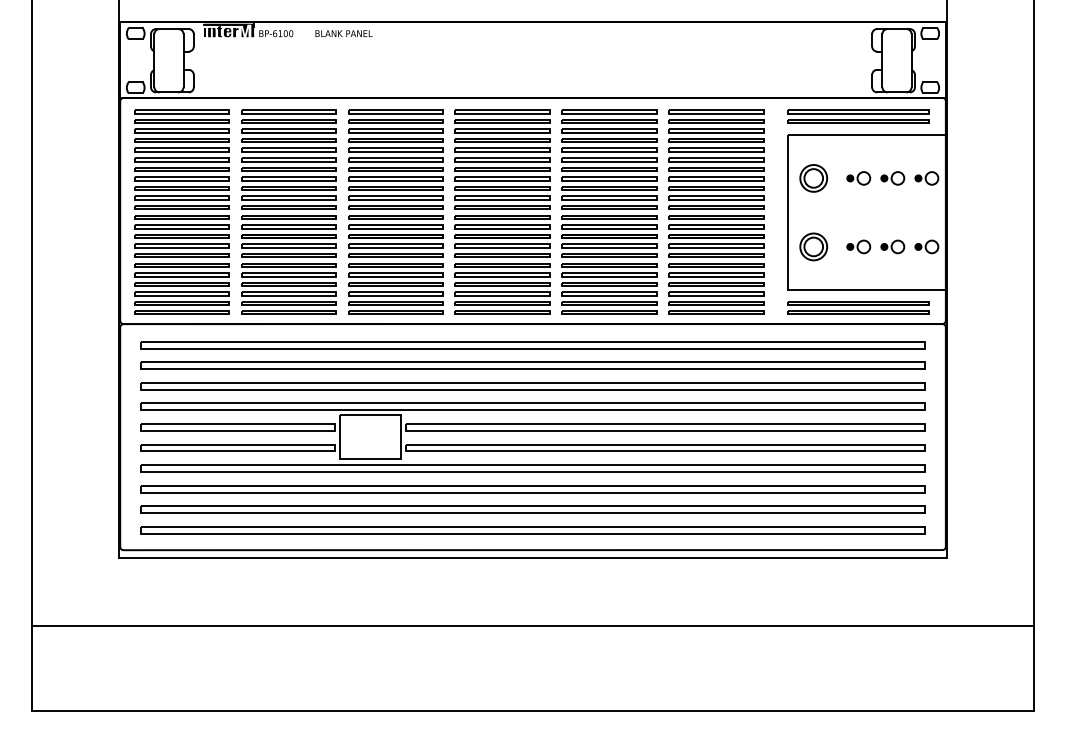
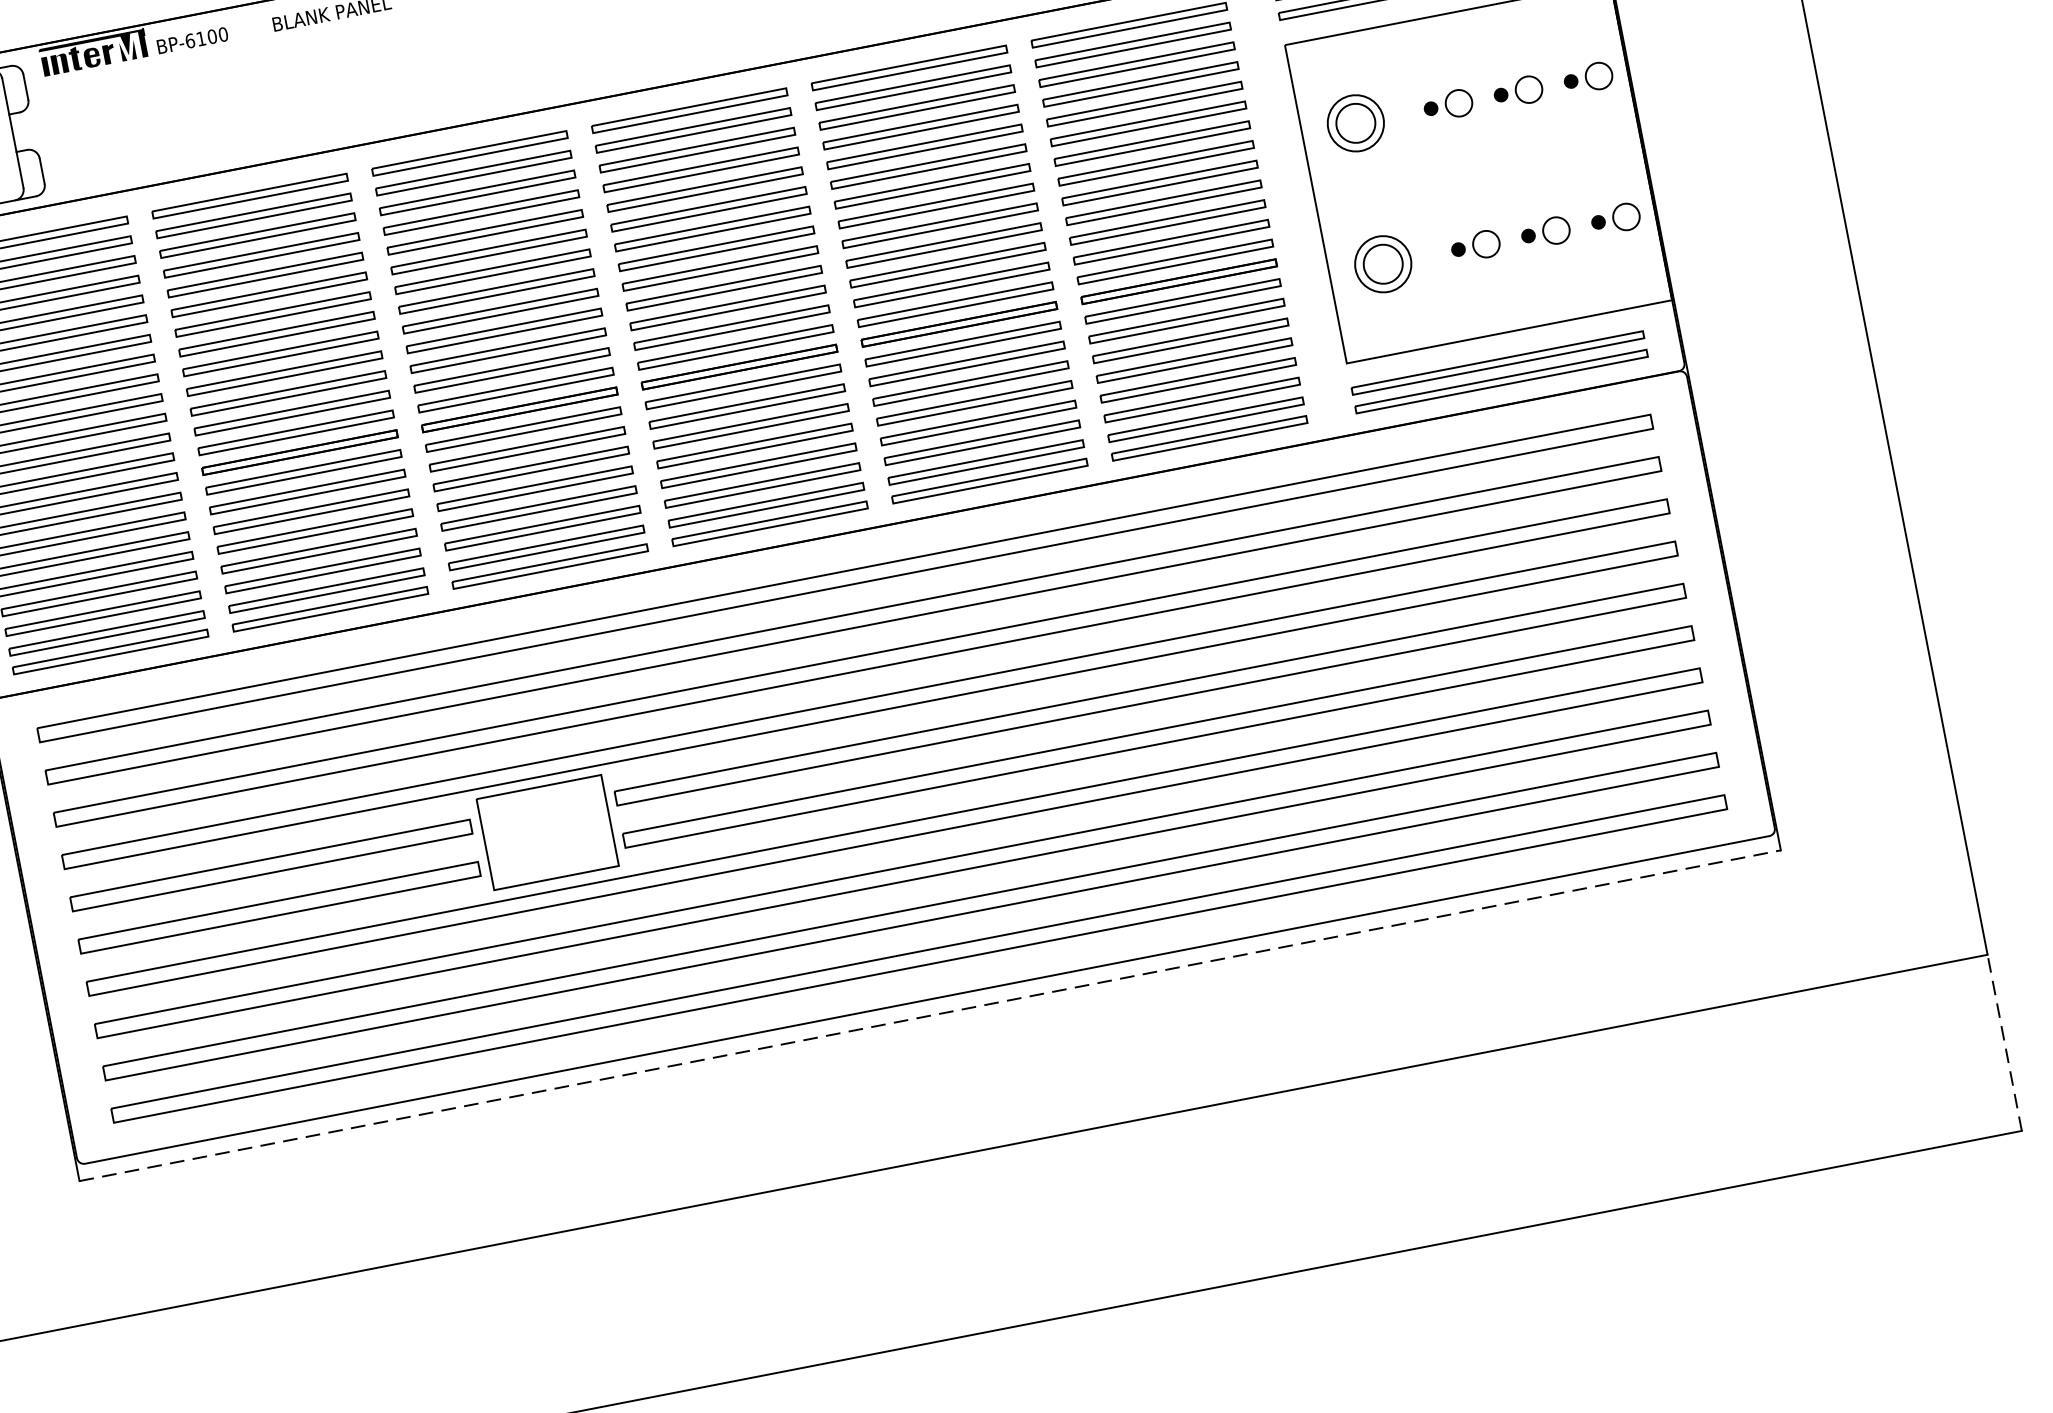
line: (533, 557) -> (931, 1014), solid -> dashed
line: (1034, 668) -> (2005, 1042), solid -> dashed

